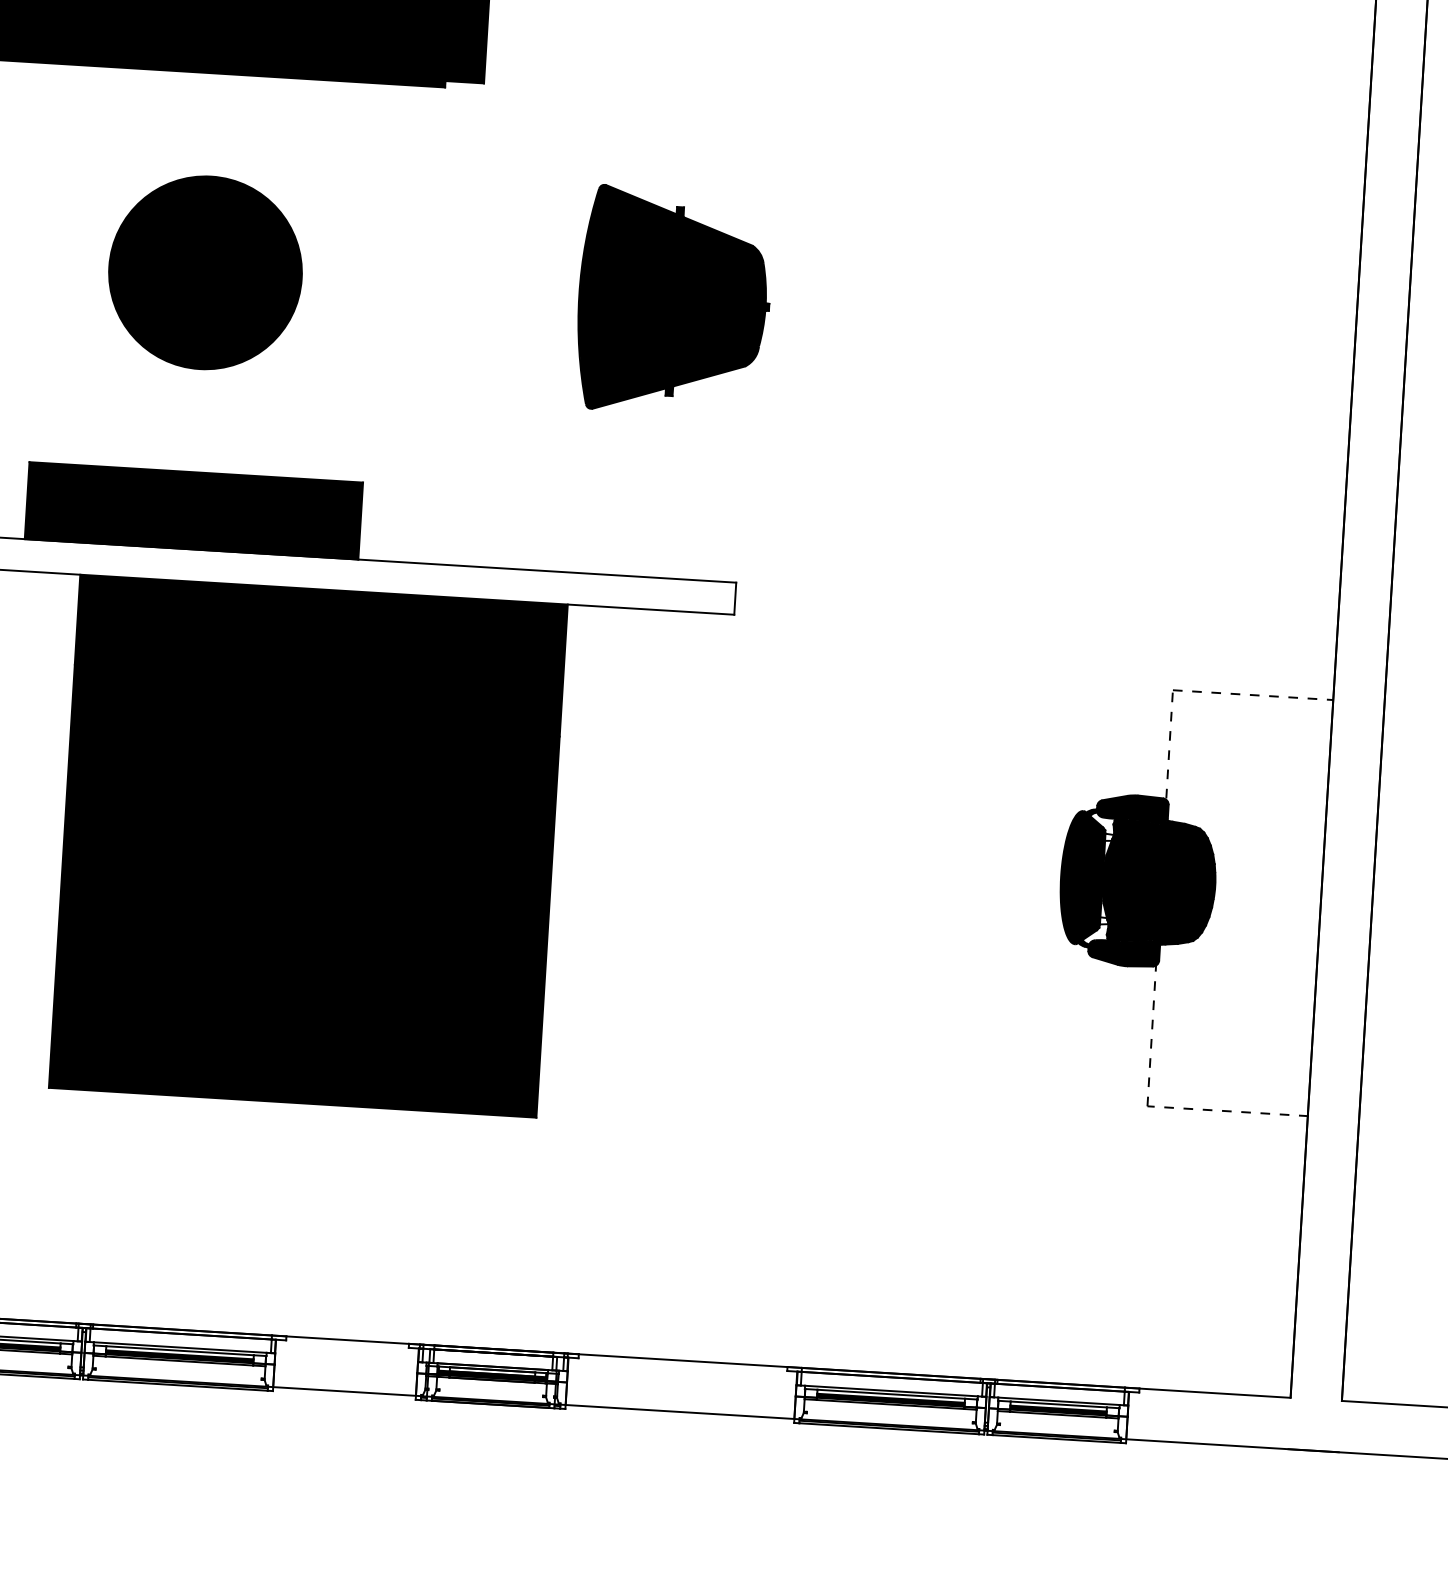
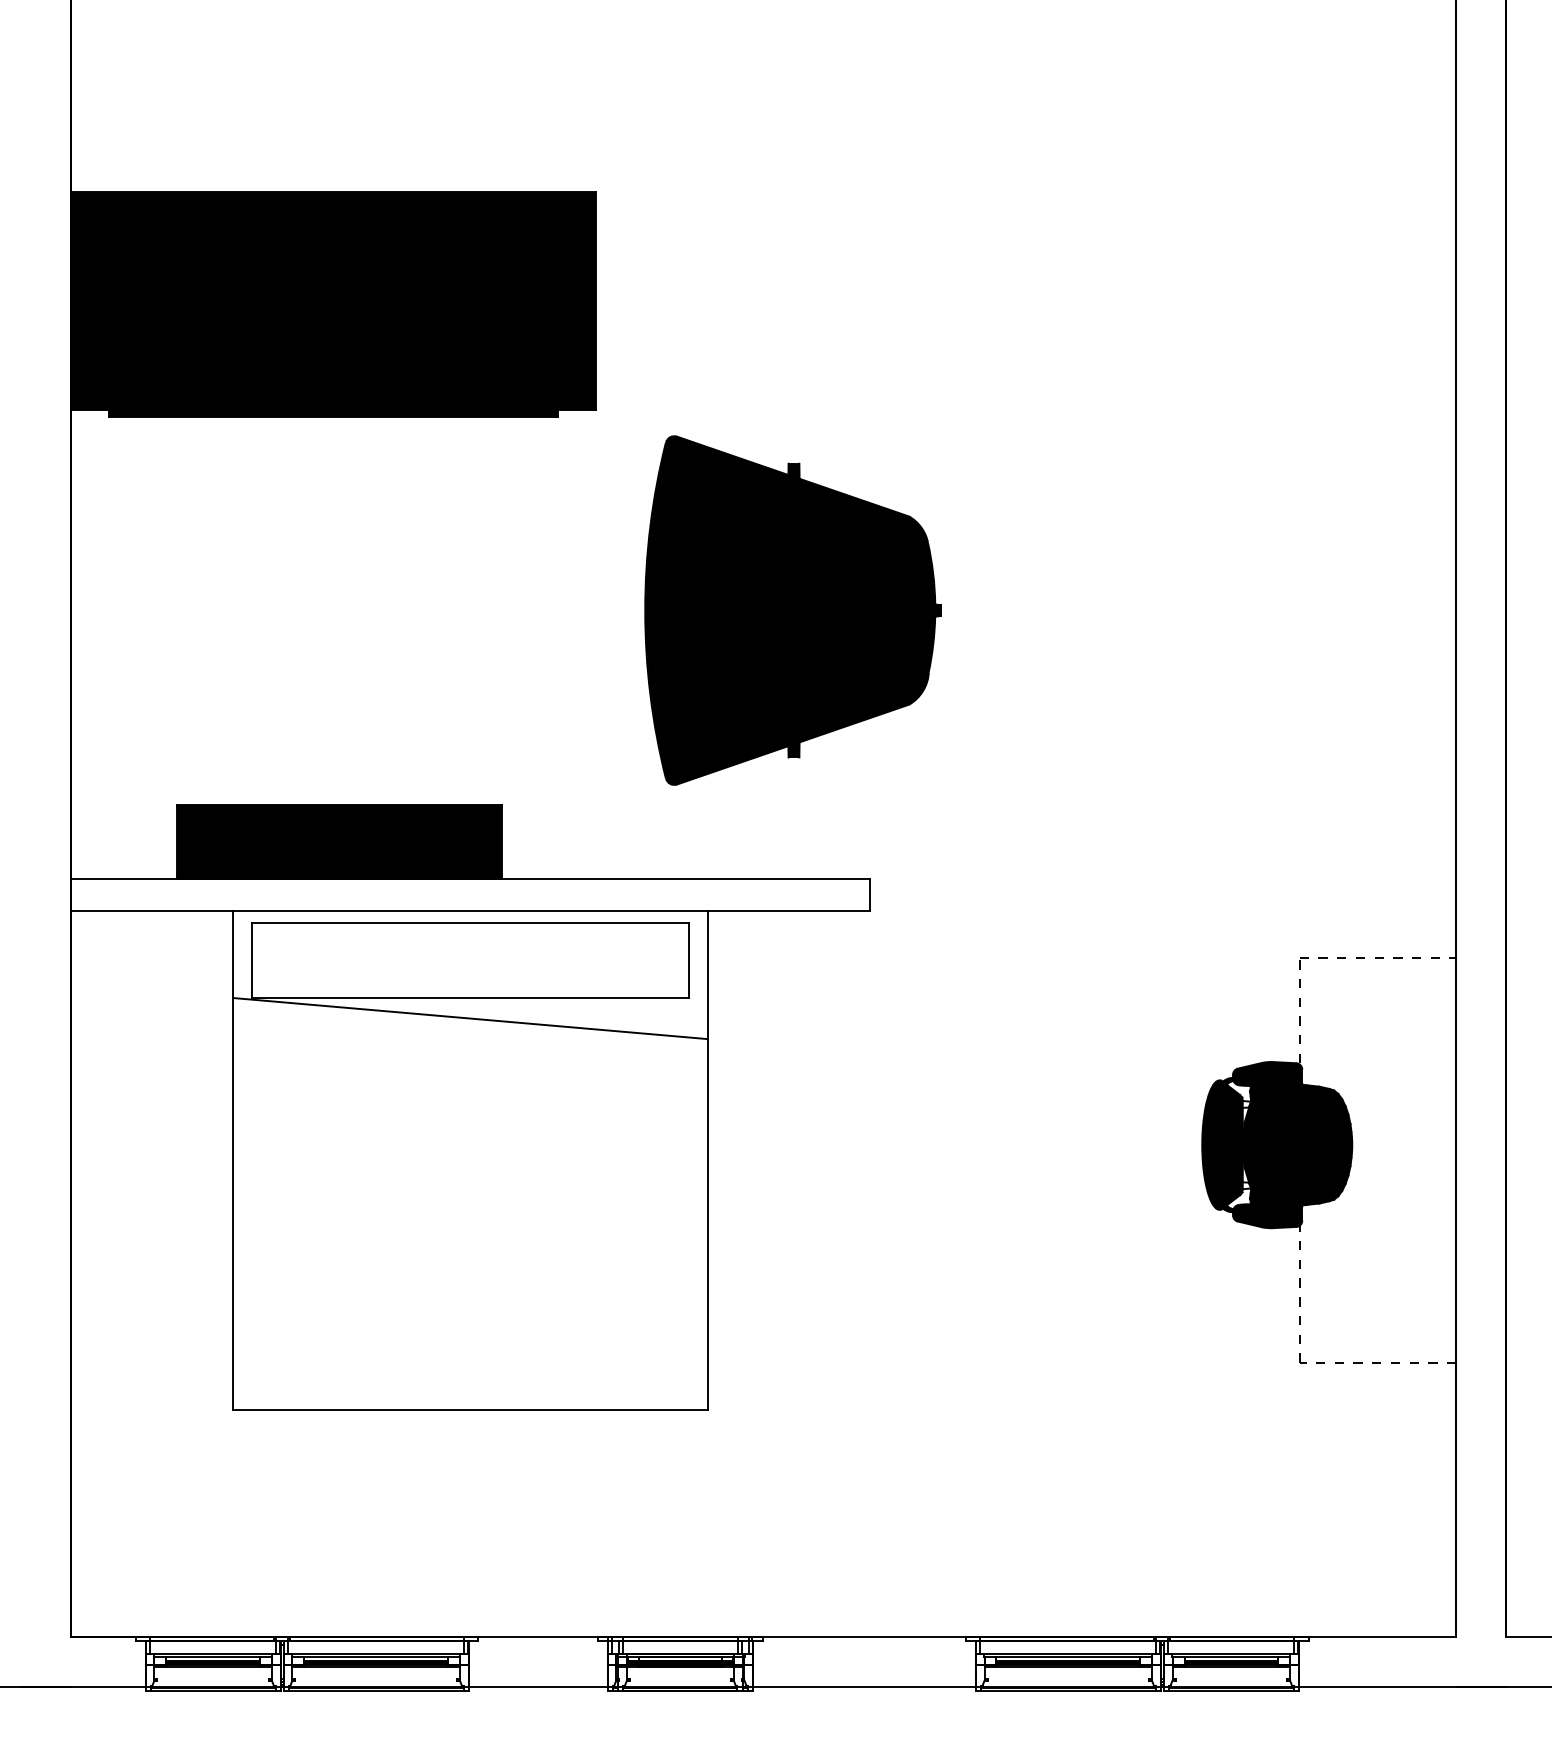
part: (205, 272) -> (336, 610), removed
part: (673, 301) -> (792, 610), size x1.6
fill: (308, 846) -> (470, 1160), removed

